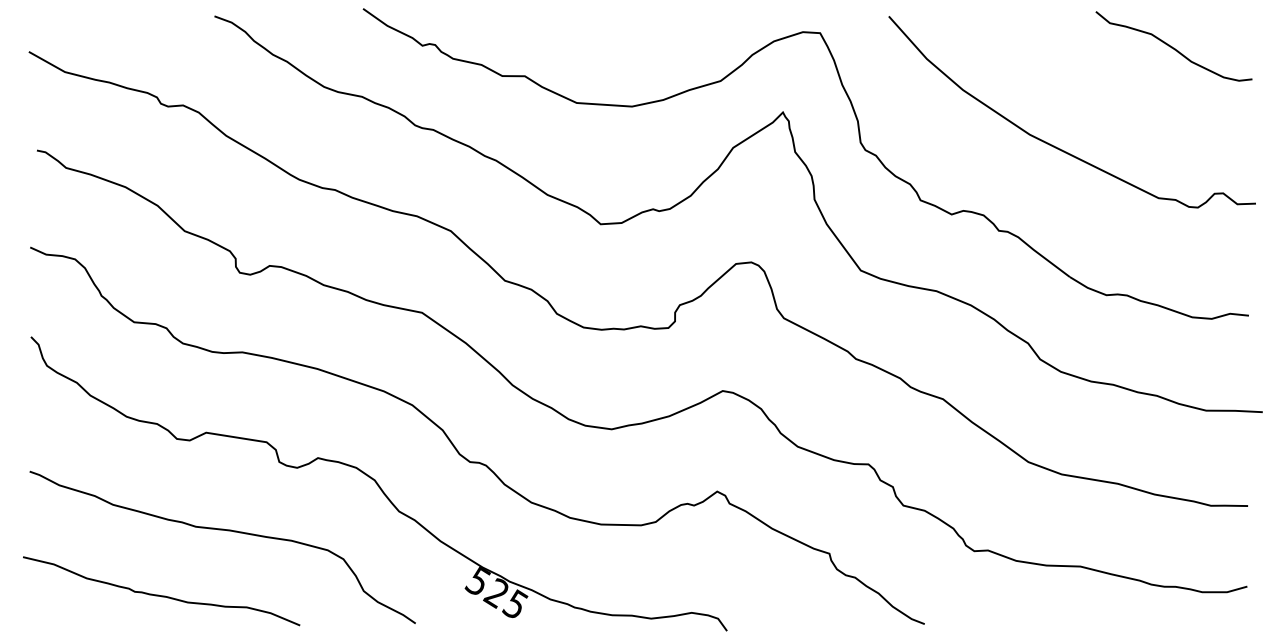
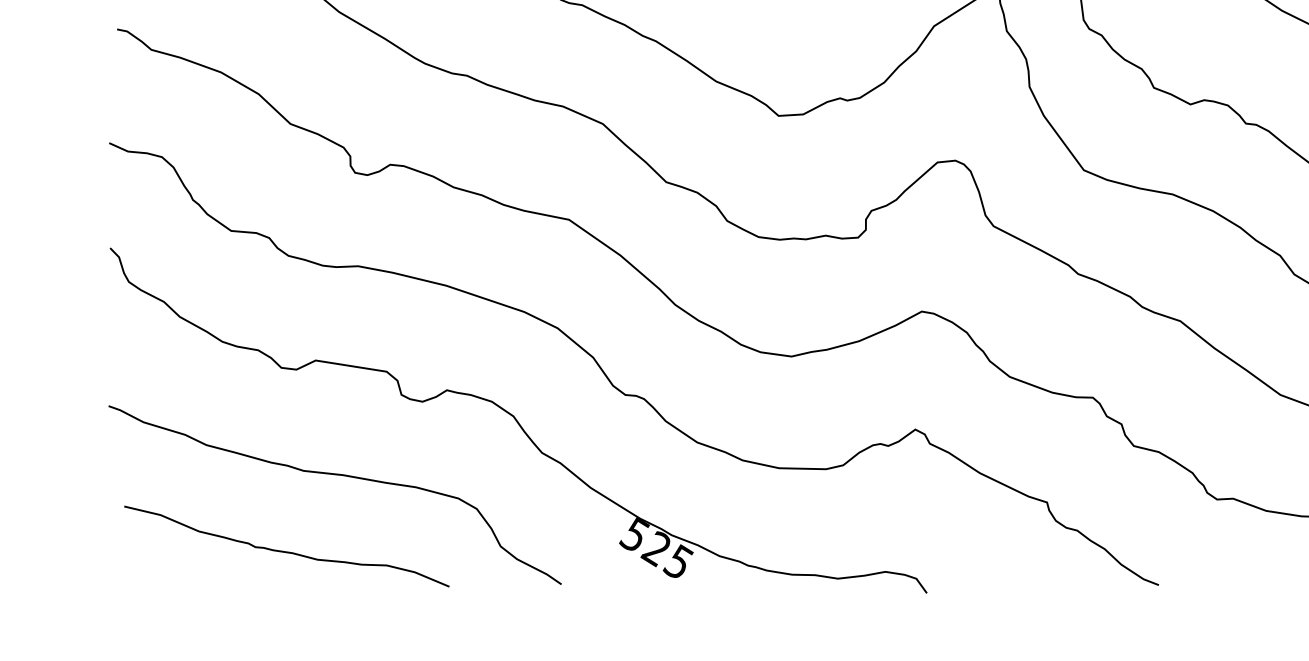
curve: (161, 595) -> (286, 551), moved

